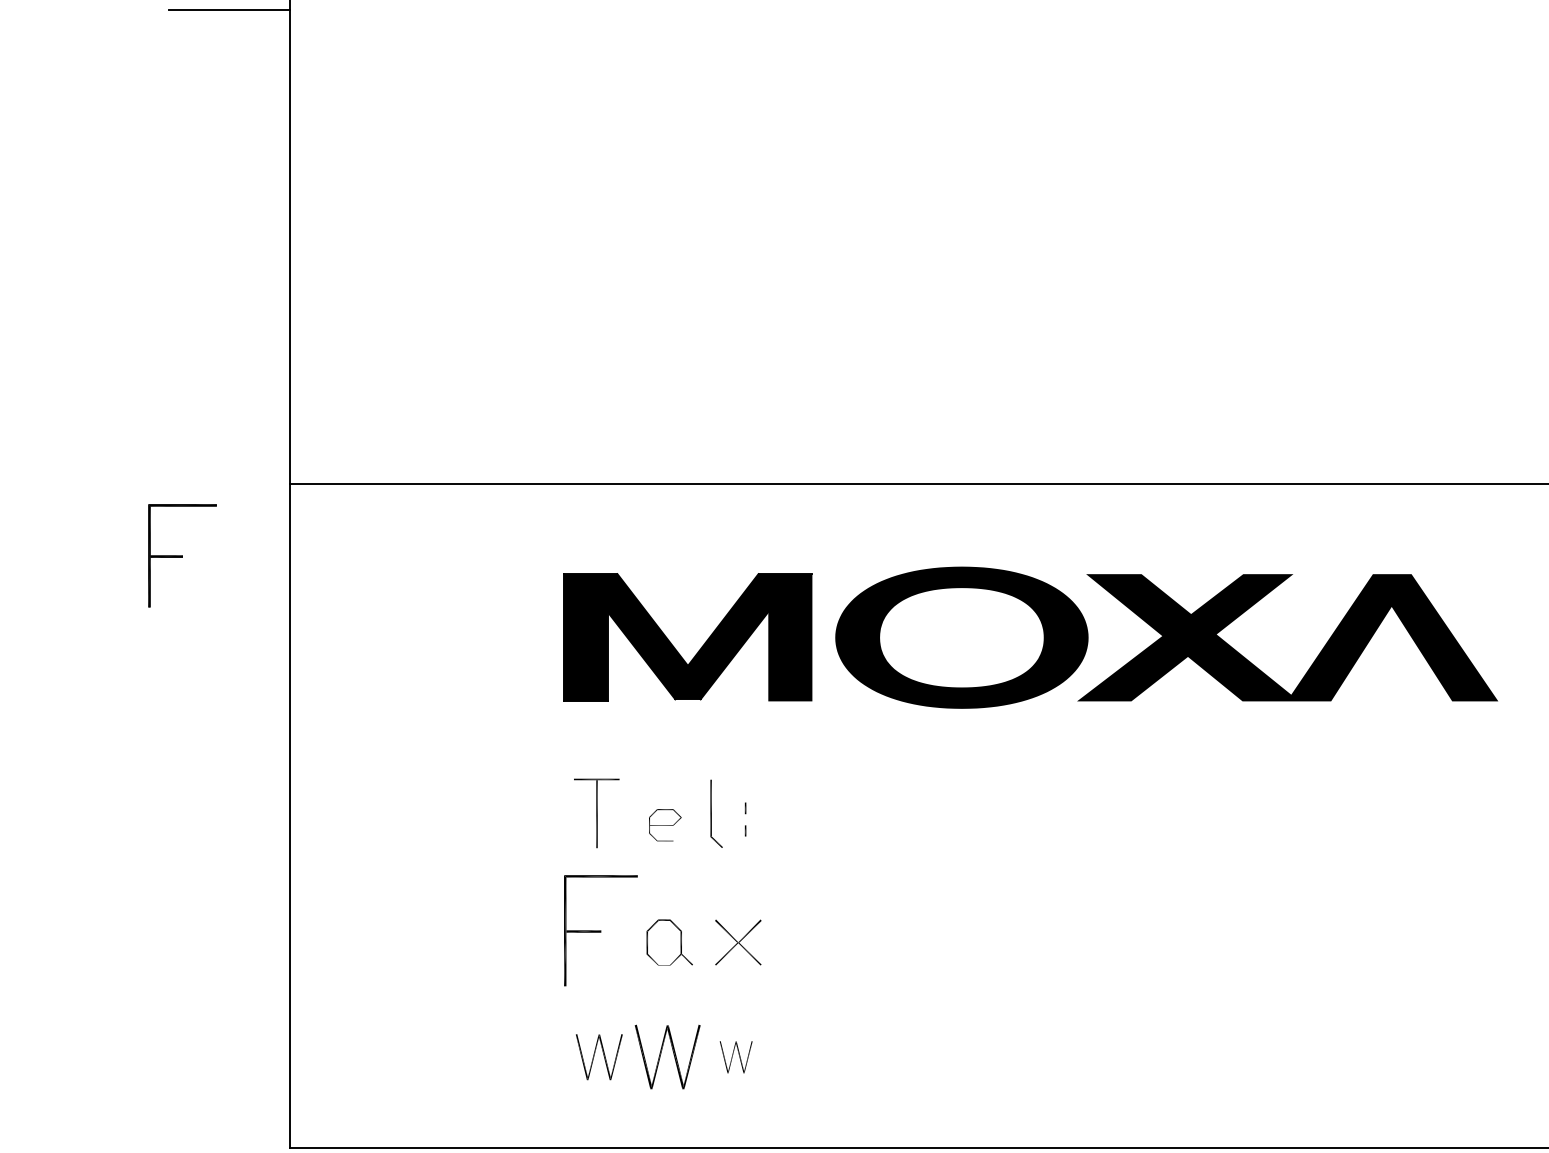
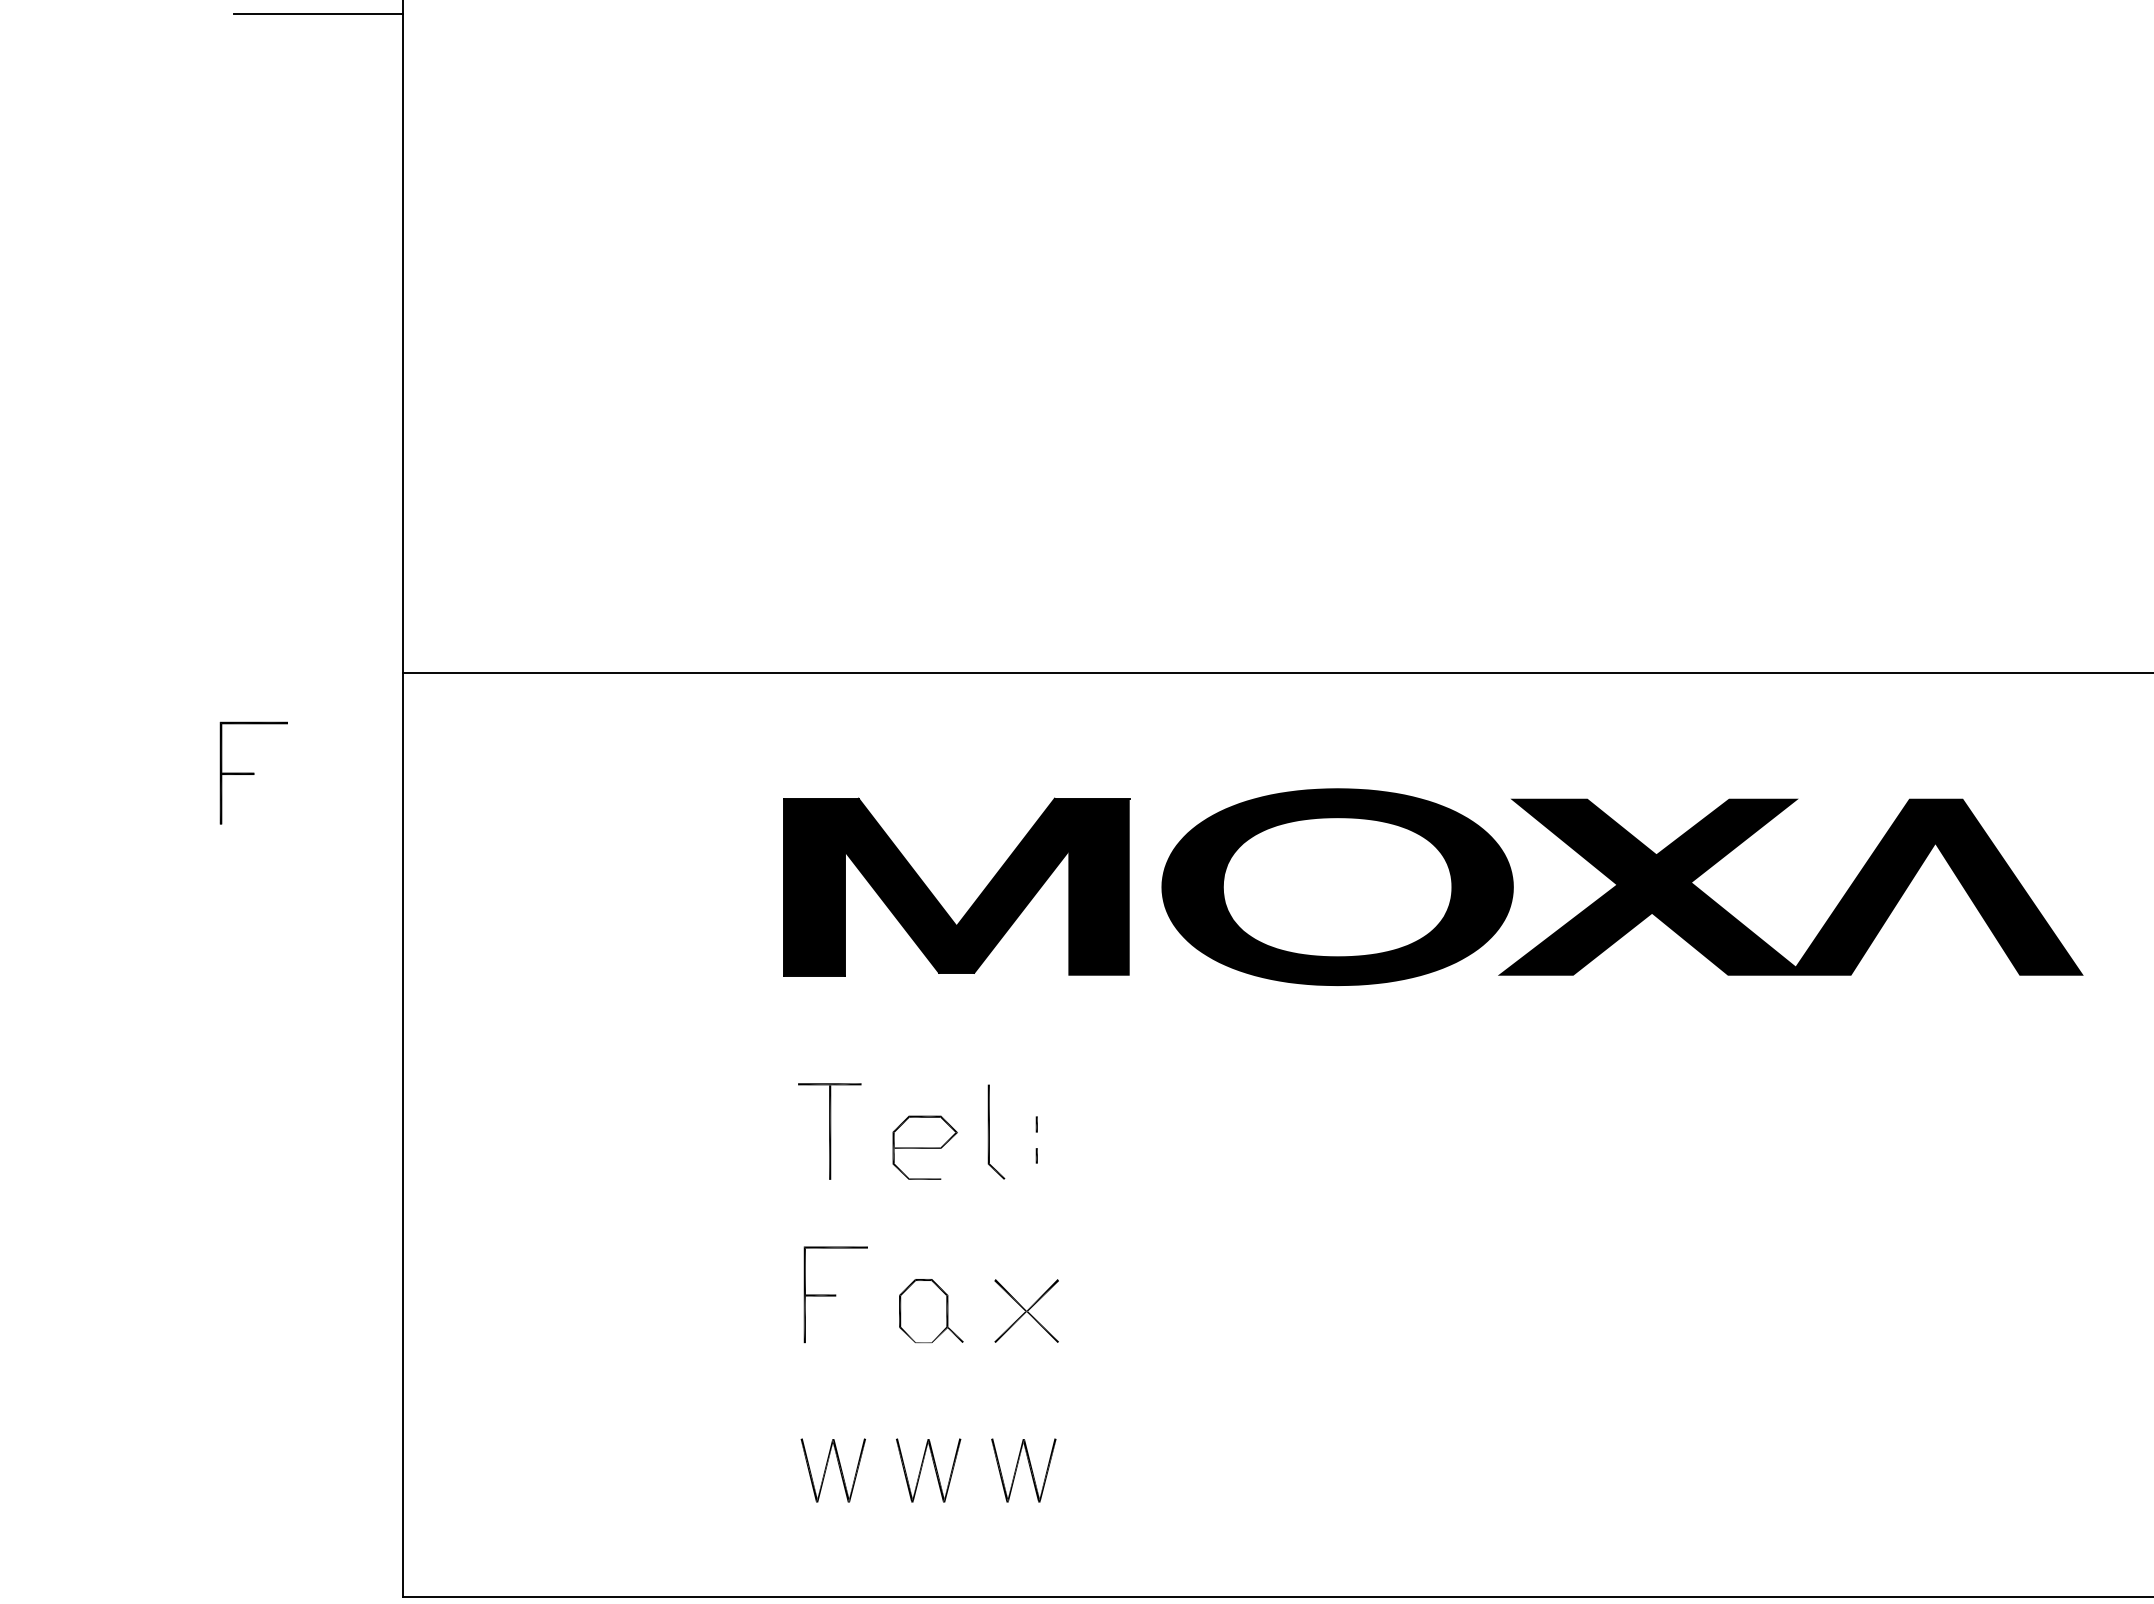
part: (182, 555) -> (253, 772), size x0.71
part: (665, 825) -> (925, 1148), size x1.43
part: (601, 930) -> (836, 1294), size x0.62
part: (667, 1057) -> (928, 1470), size x0.71
part: (735, 1057) -> (1022, 1470), size x1.43

